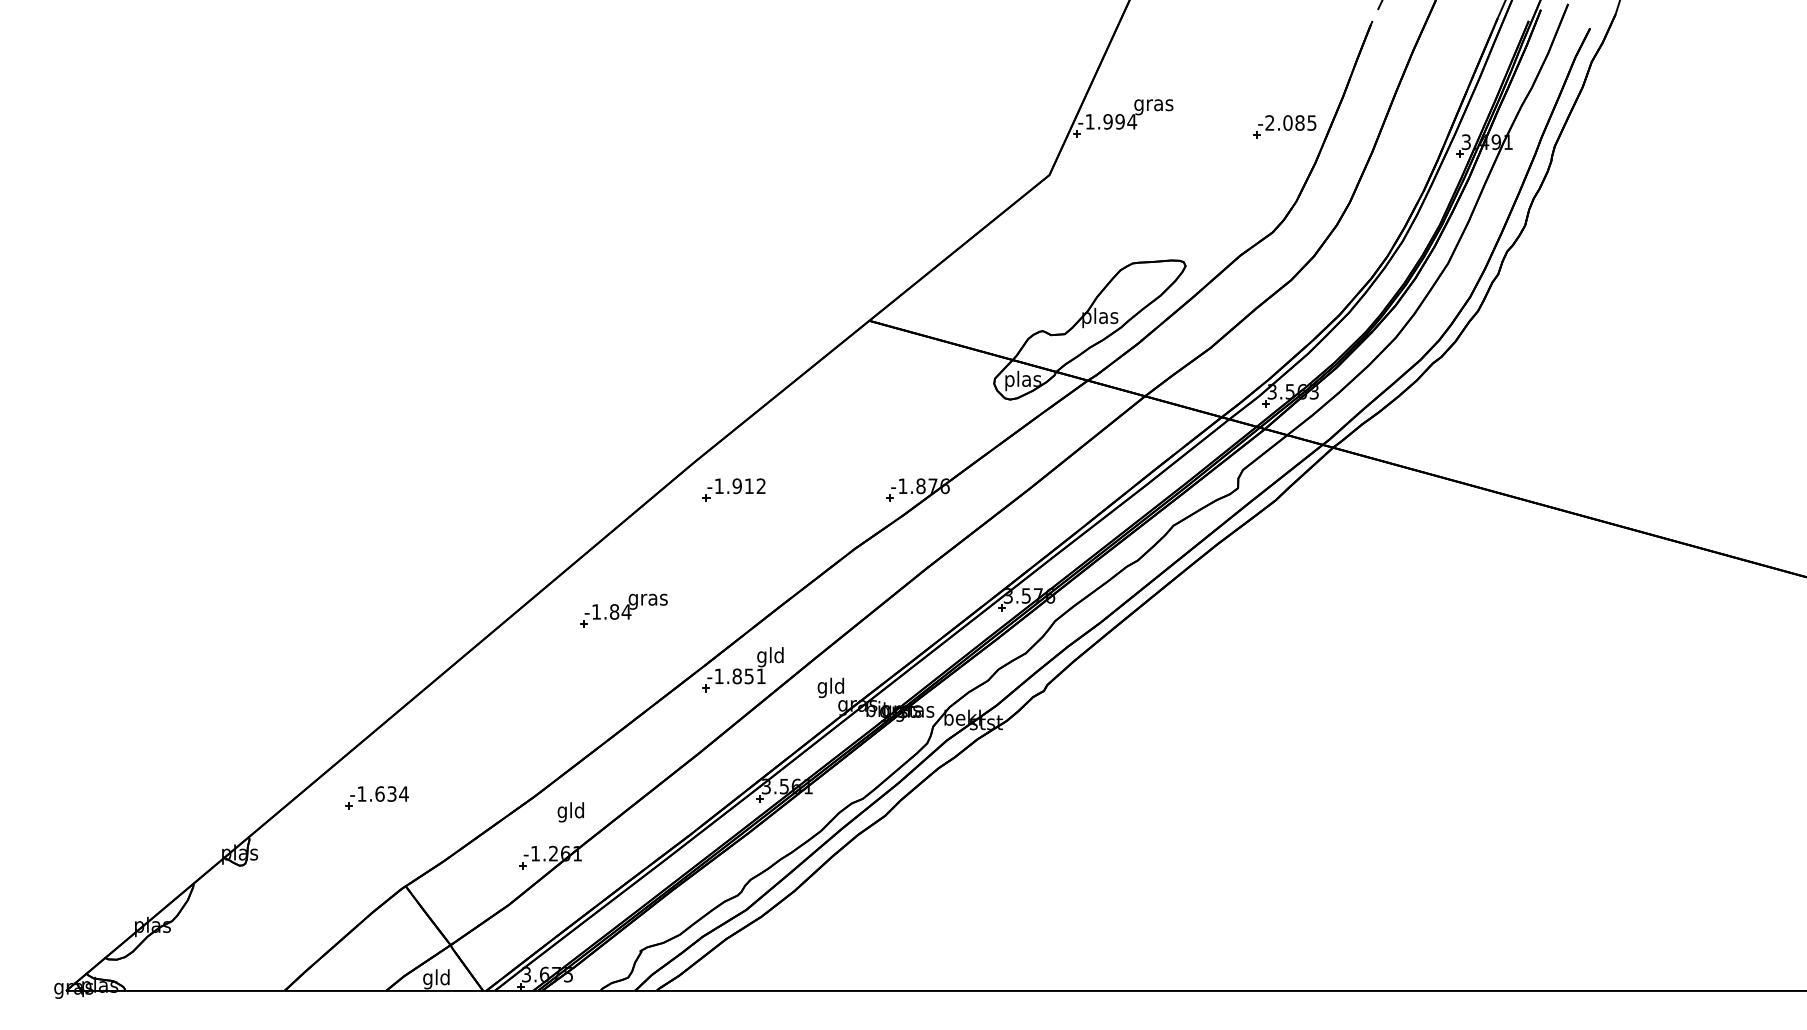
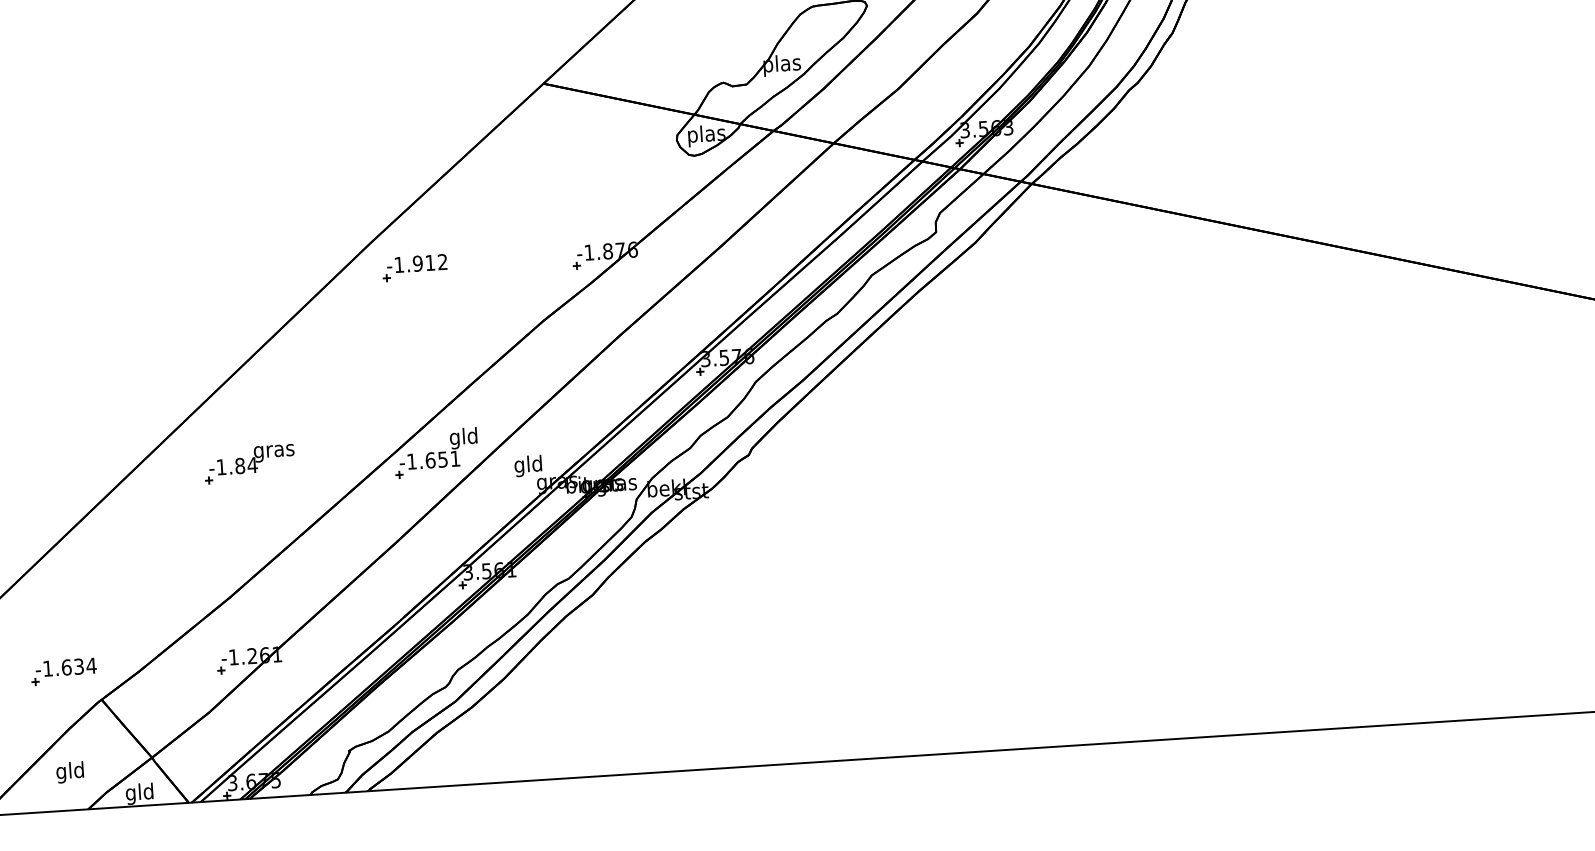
part: (623, 610) -> (249, 463), moved
text: (736, 675) -> (429, 459), -1.851 -> -1.651
part: (376, 797) -> (63, 671), moved
text: (570, 812) -> (69, 772), moved

